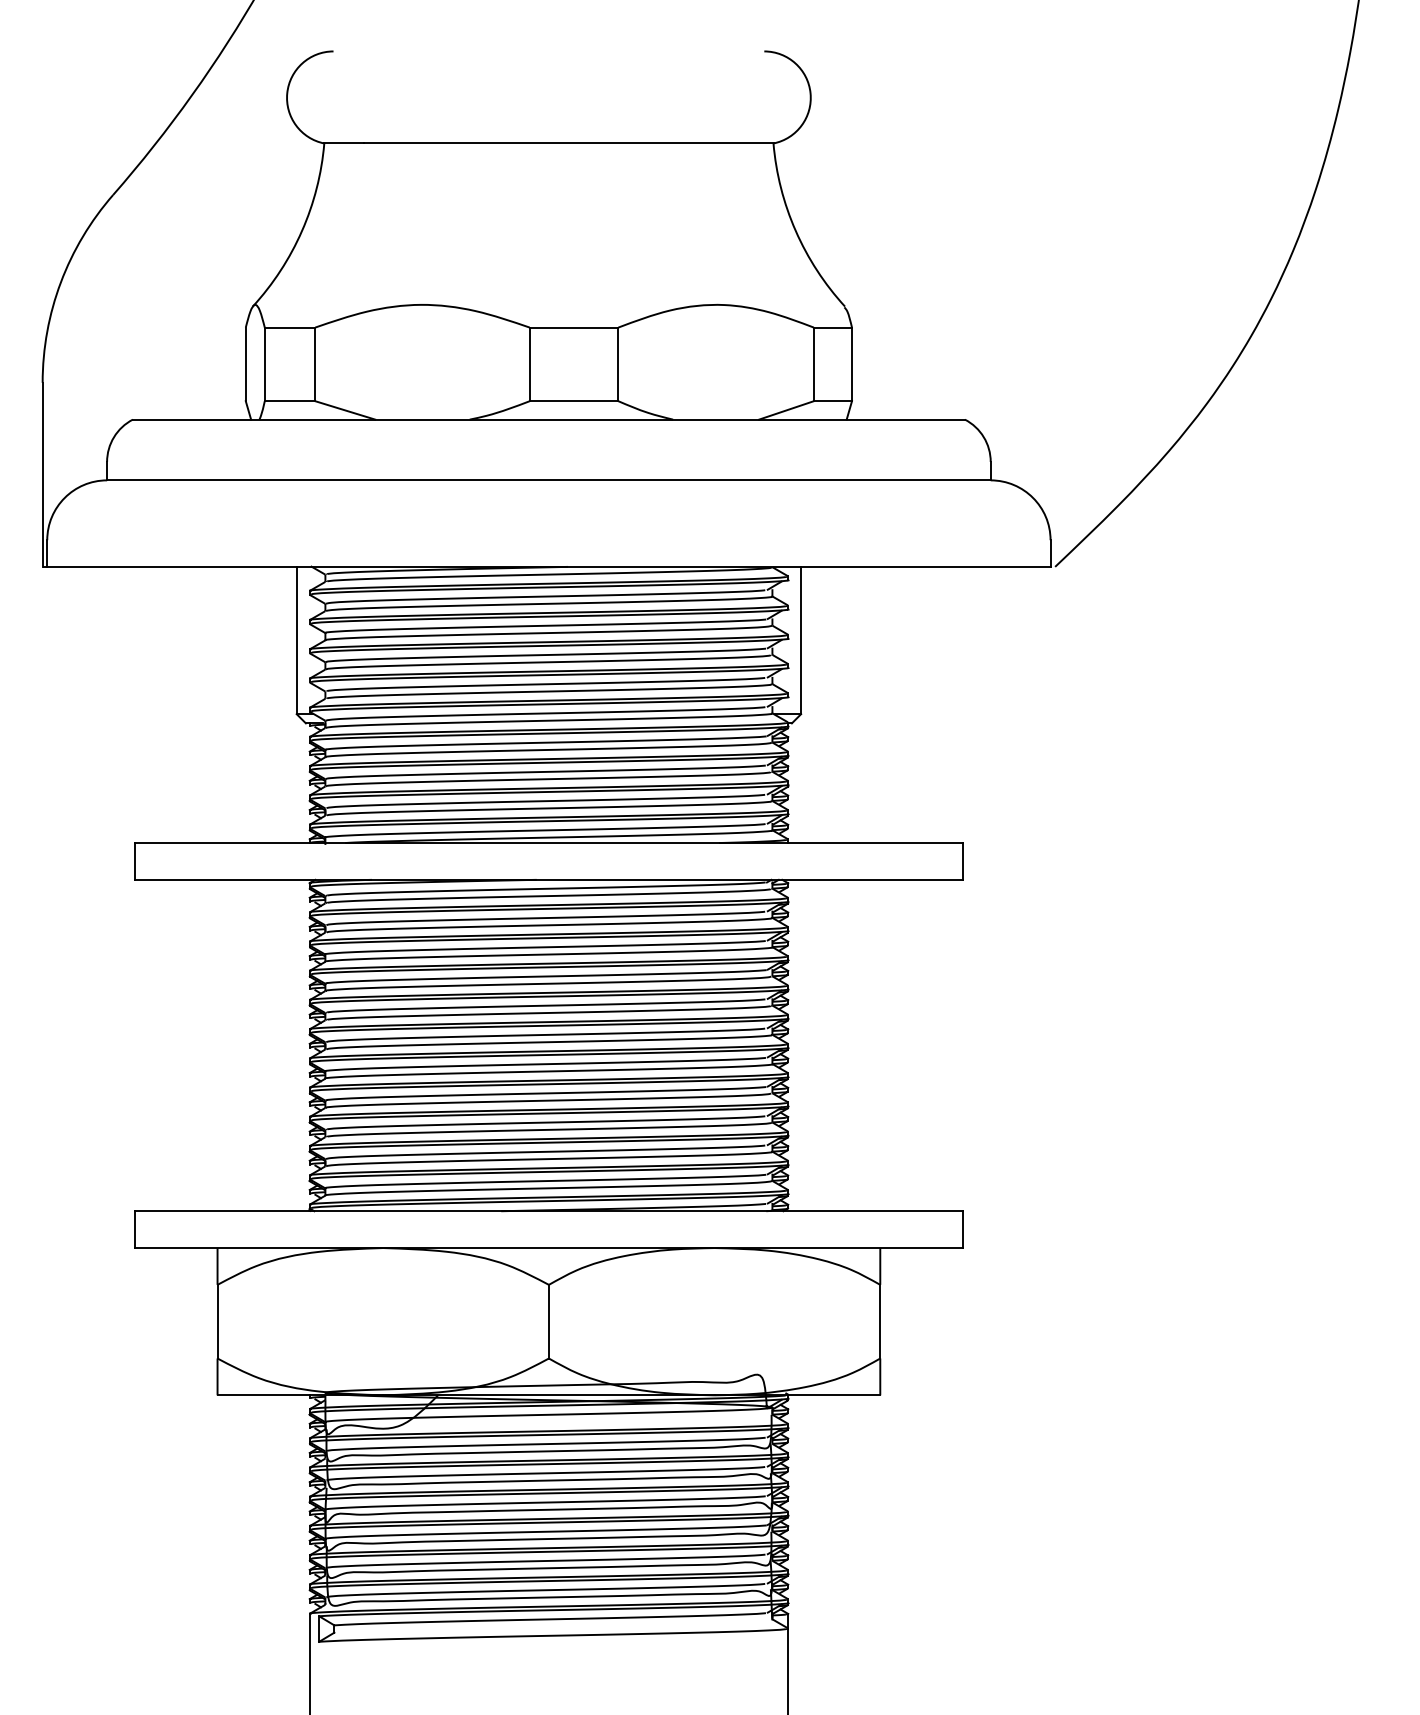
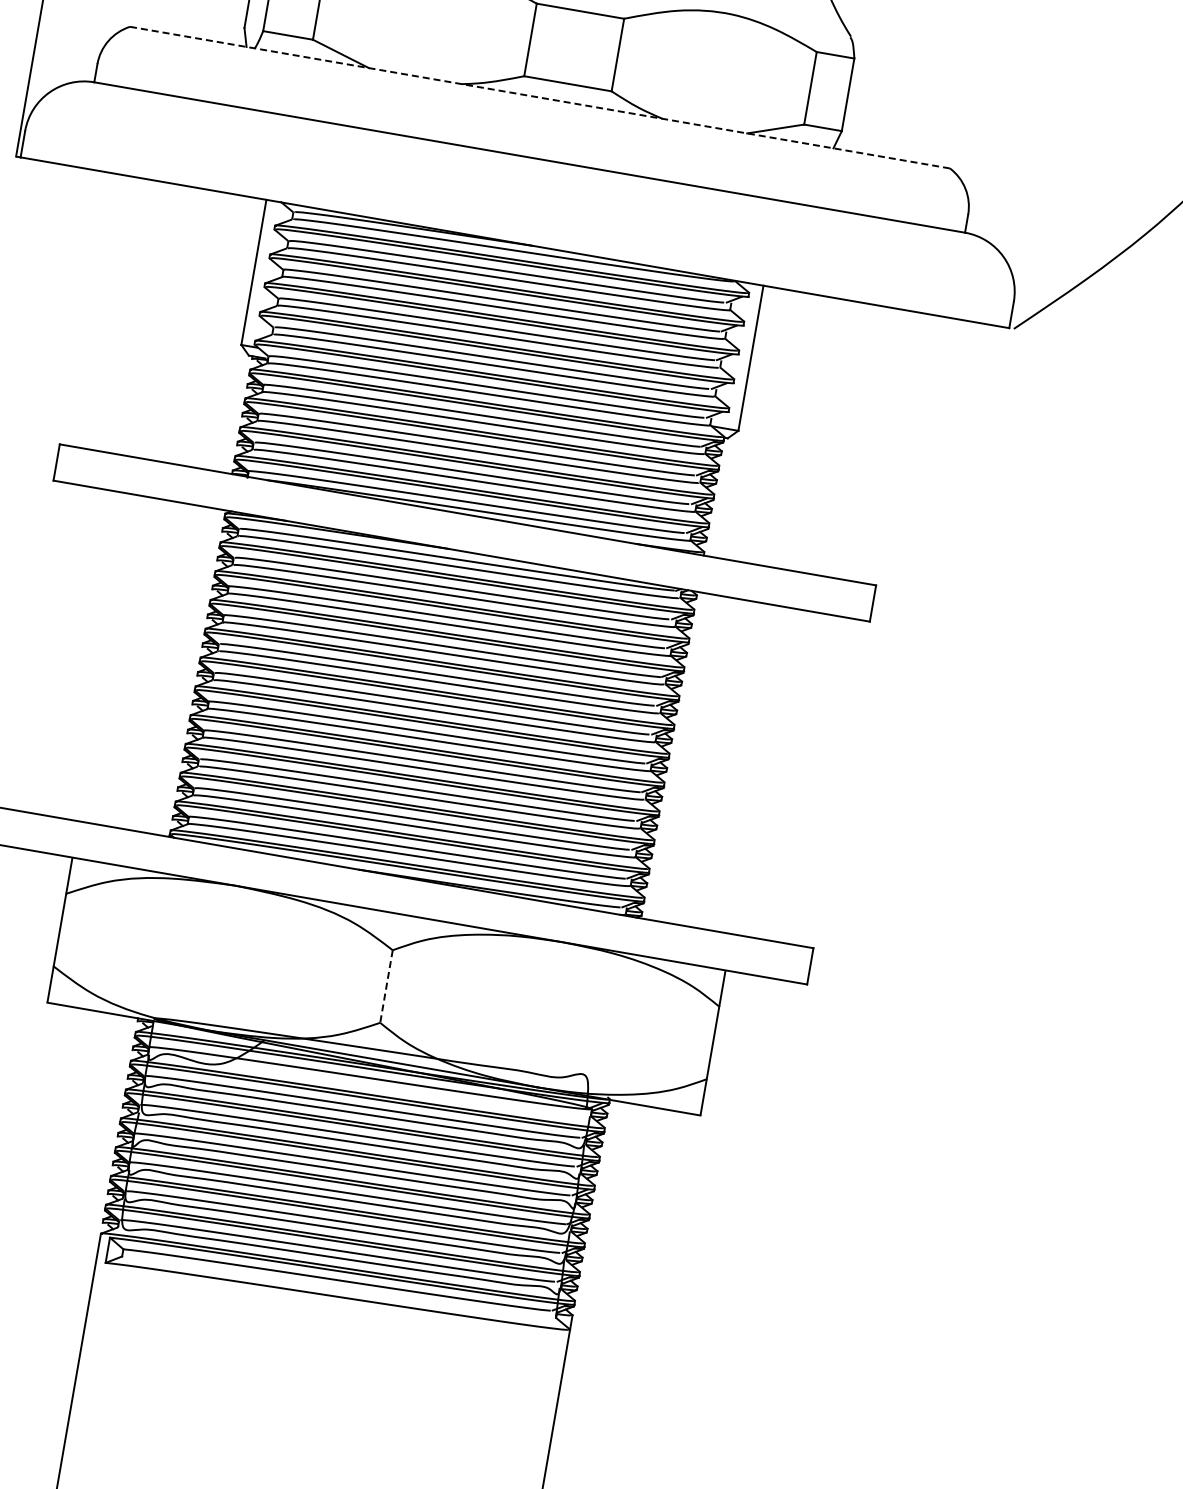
line: (549, 419) -> (540, 97), solid -> dashed
line: (548, 1321) -> (386, 986), solid -> dashed

